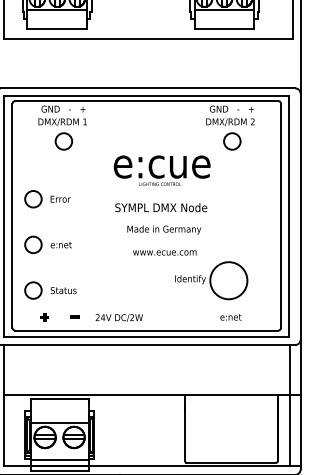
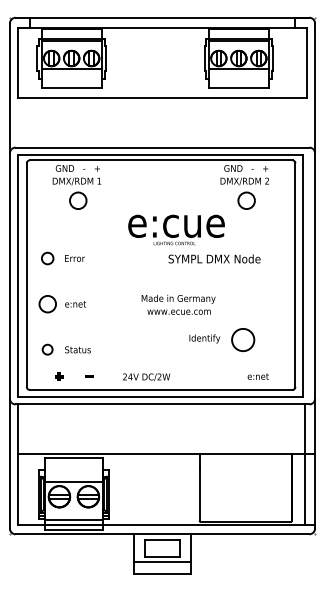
circle: (33, 199) -> (47, 258), size x0.7
text: (161, 207) -> (214, 258), moved
text: (164, 229) -> (178, 298), moved
circle: (228, 280) -> (242, 339), size x0.6
circle: (33, 290) -> (47, 349), size x0.6
text: (230, 317) -> (257, 376), moved
text: (119, 318) -> (146, 377), moved

